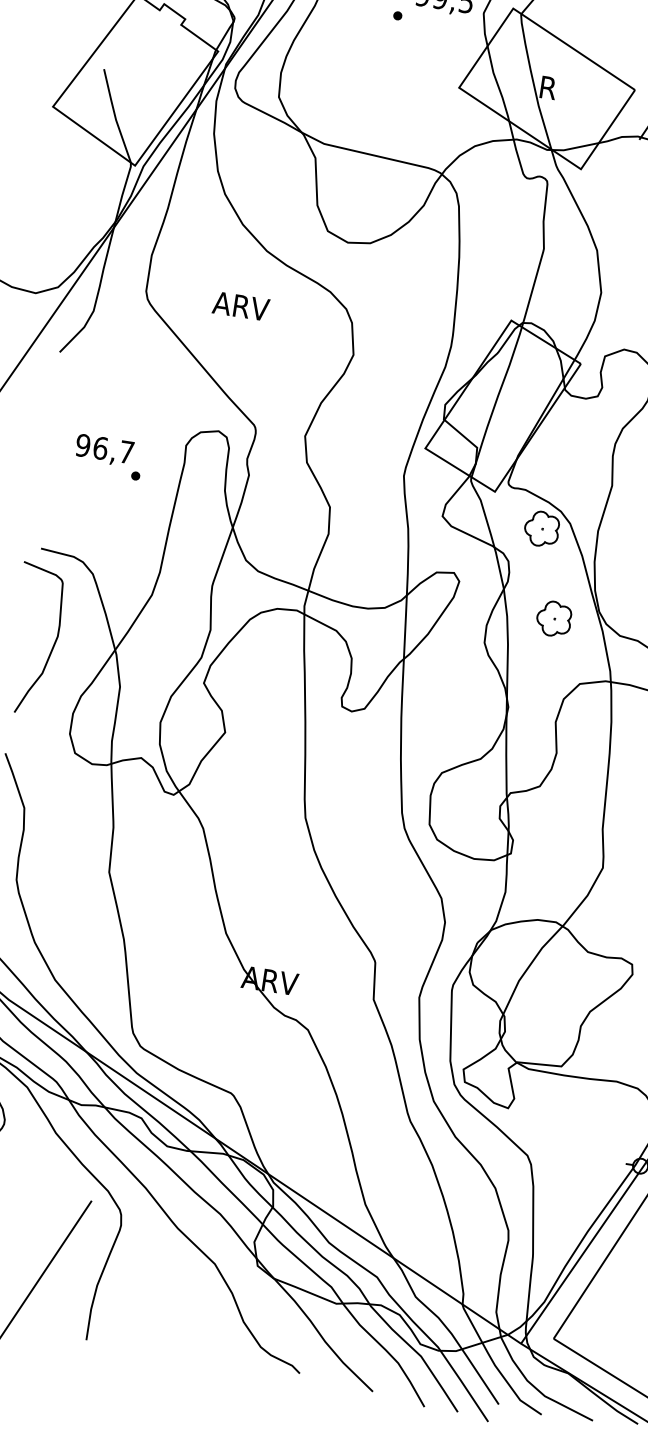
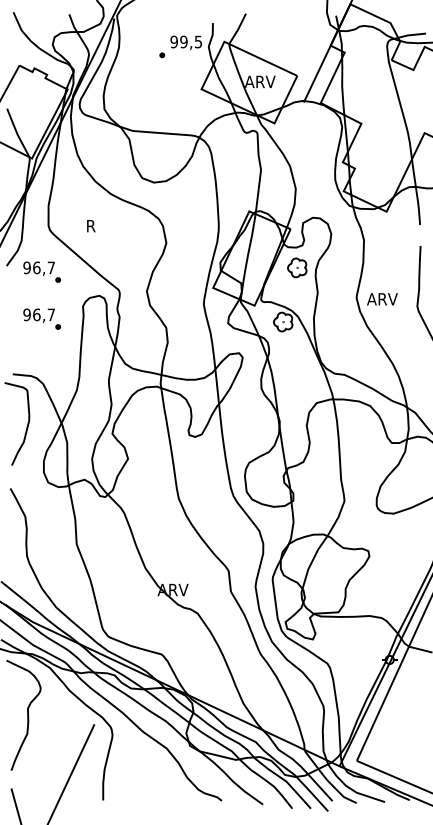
text: (567, 89) -> (260, 81), R -> ARV
text: (241, 307) -> (101, 226), ARV -> R
part: (120, 371) -> (41, 271), added
part: (554, 618) -> (297, 267), moved

